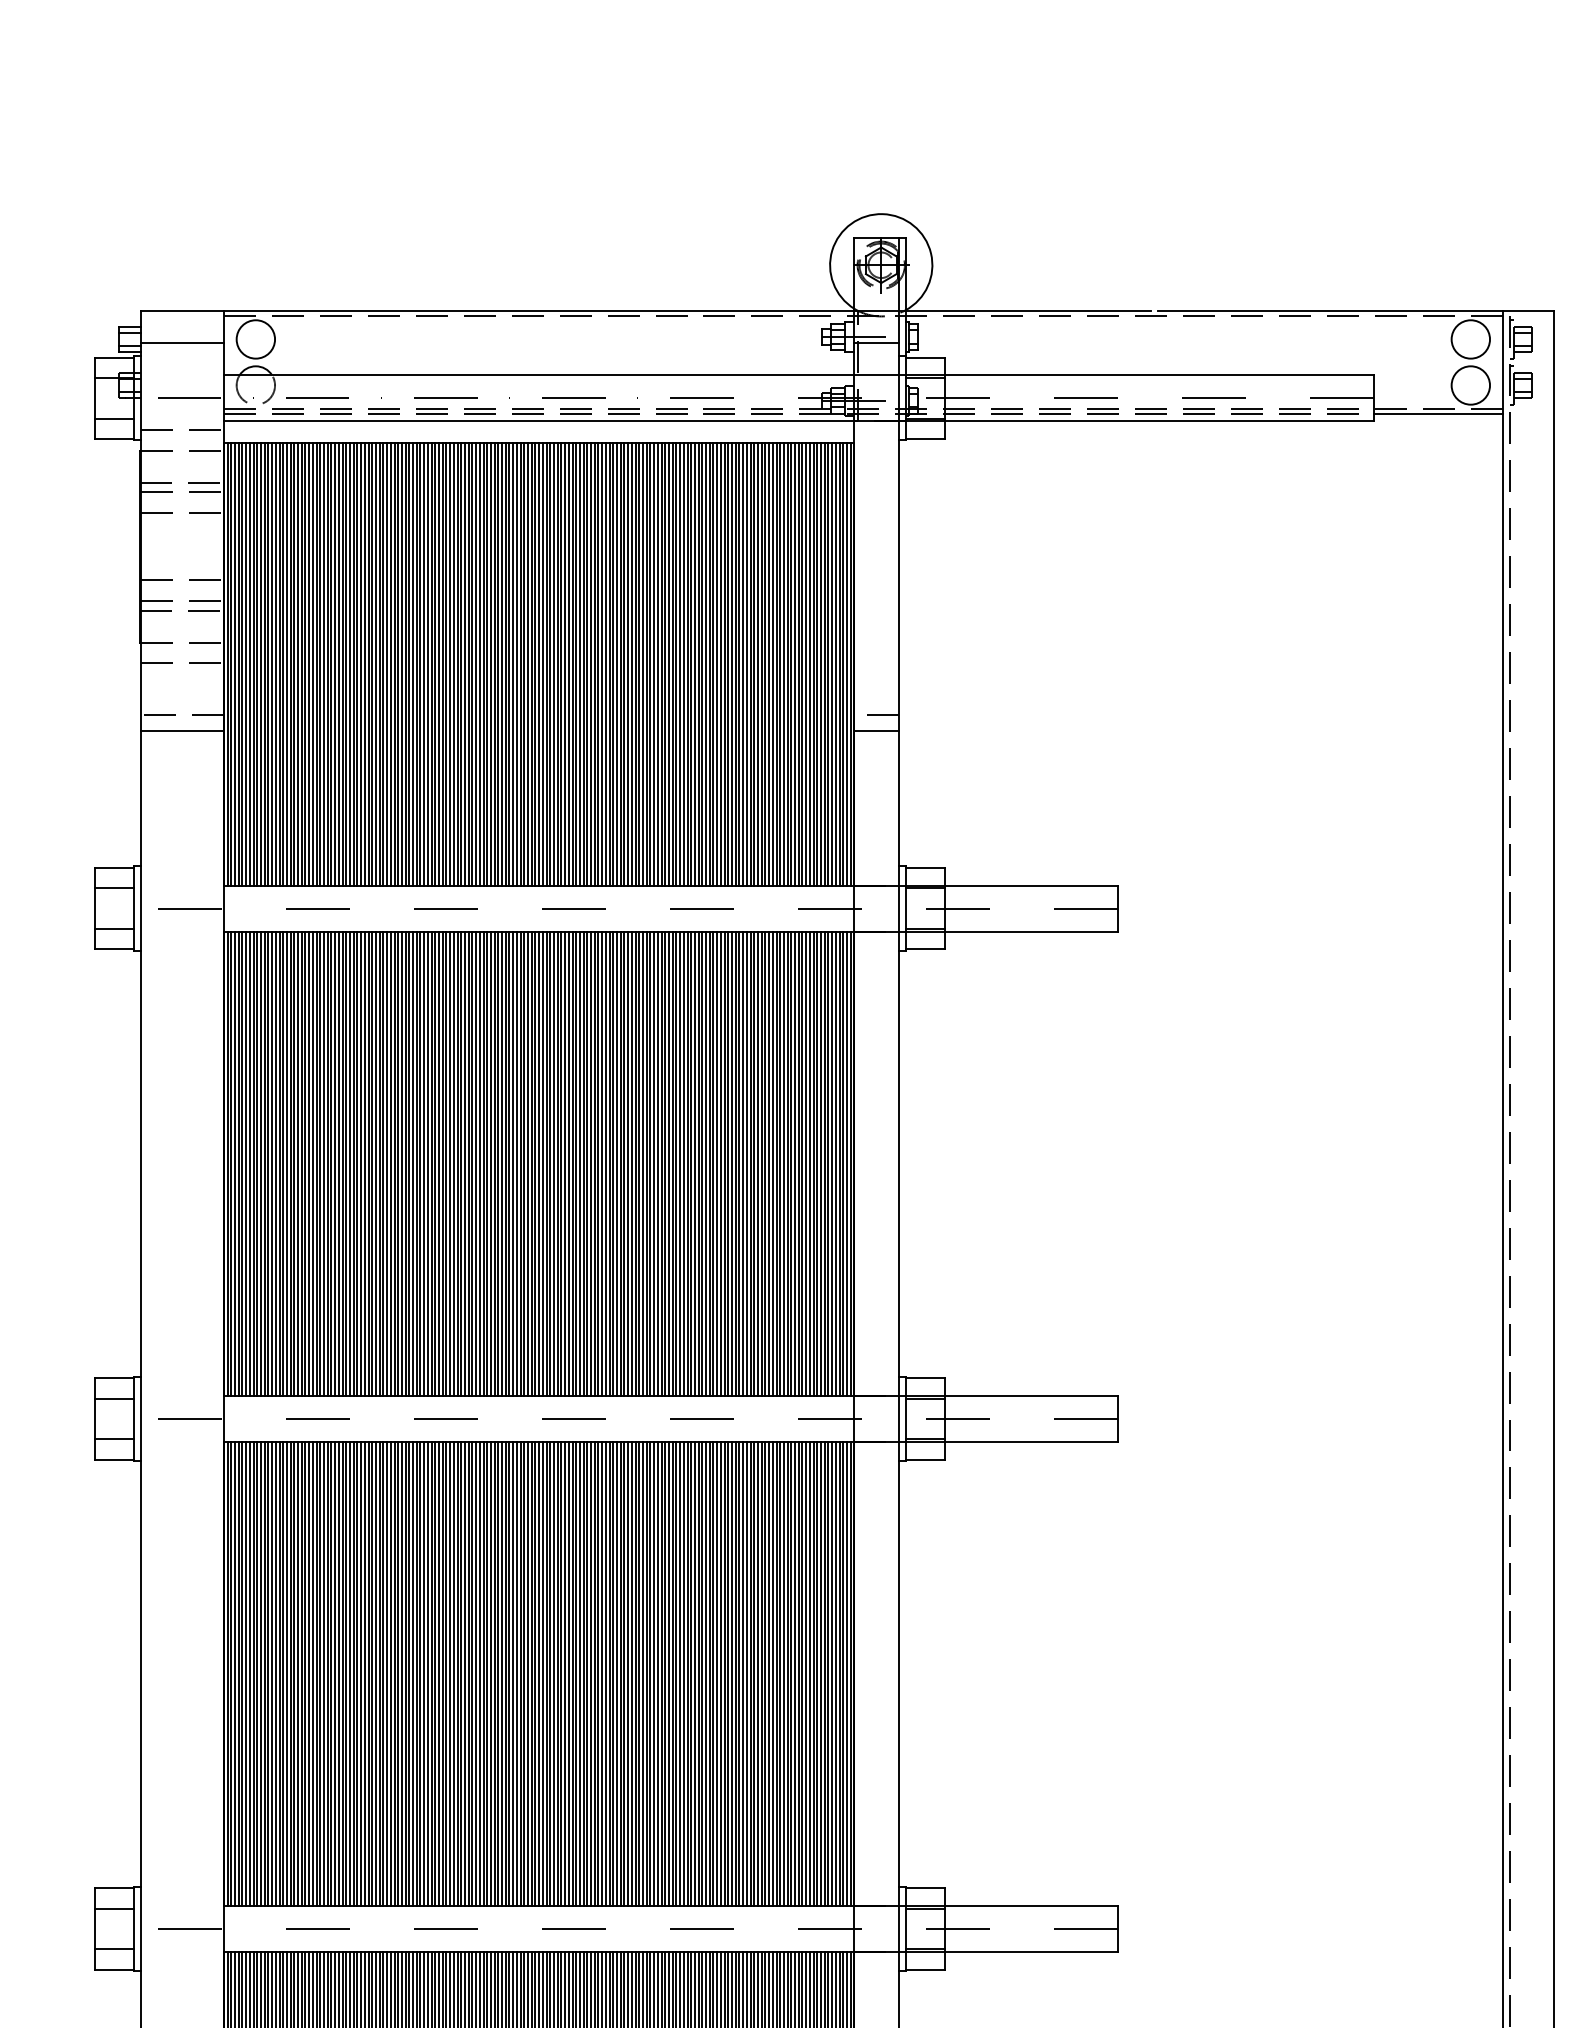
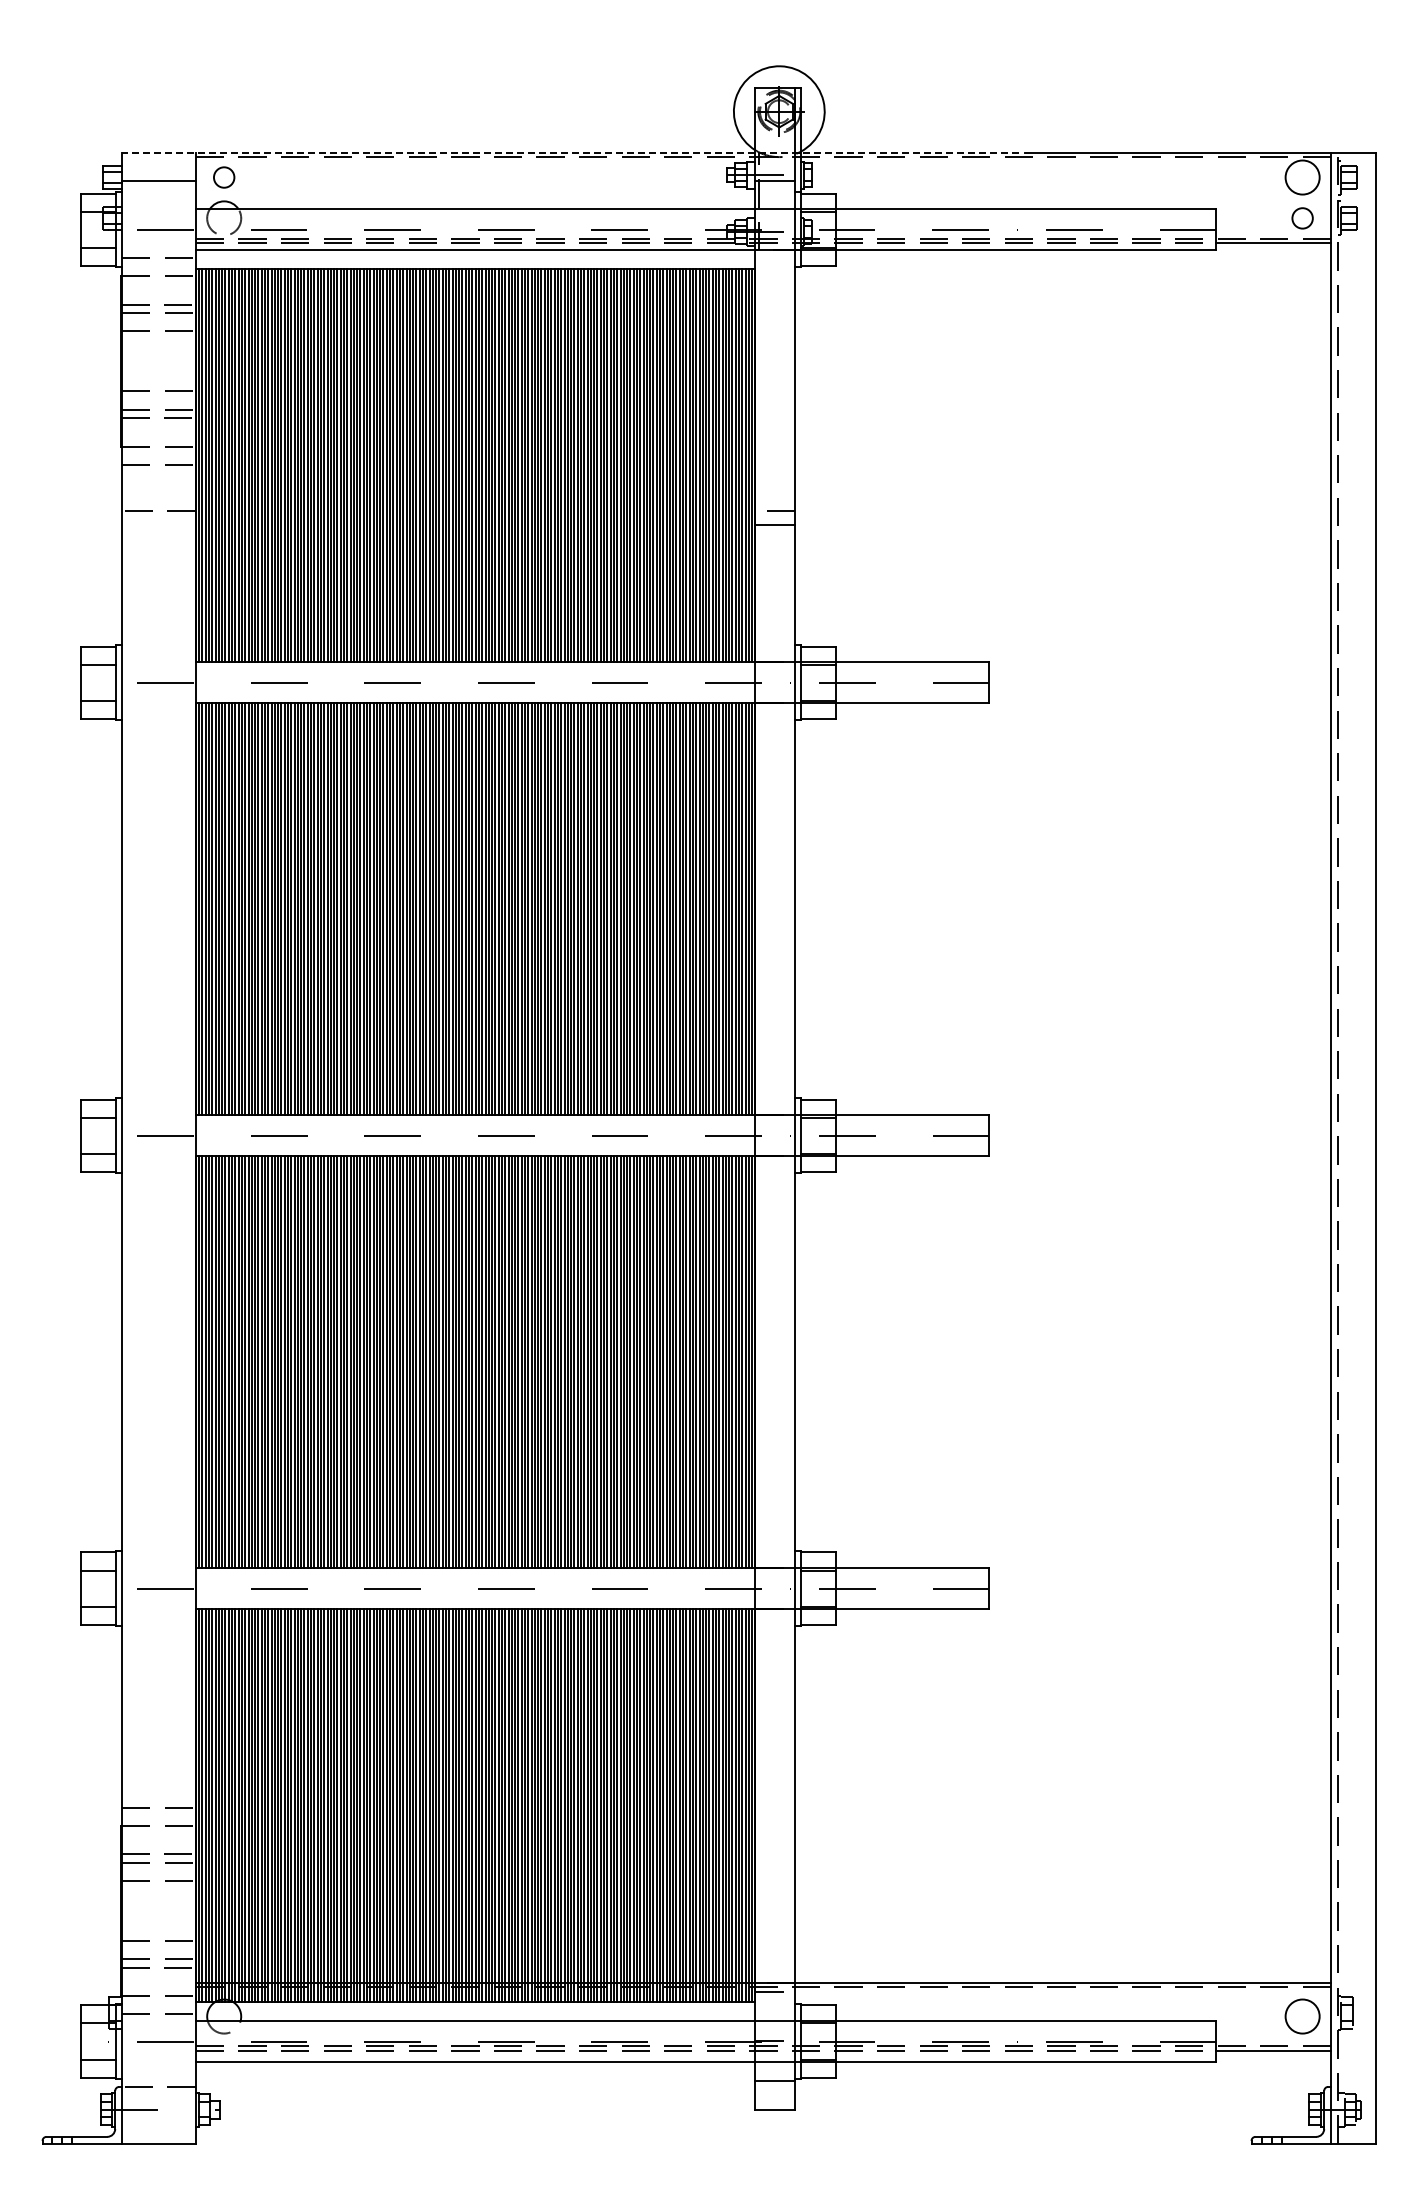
line: (644, 311) -> (569, 152), solid -> dashed
circle: (256, 339) -> (224, 177), size x0.6
circle: (1470, 385) -> (1302, 218), size x0.6
line: (181, 731) -> (158, 525), removed

